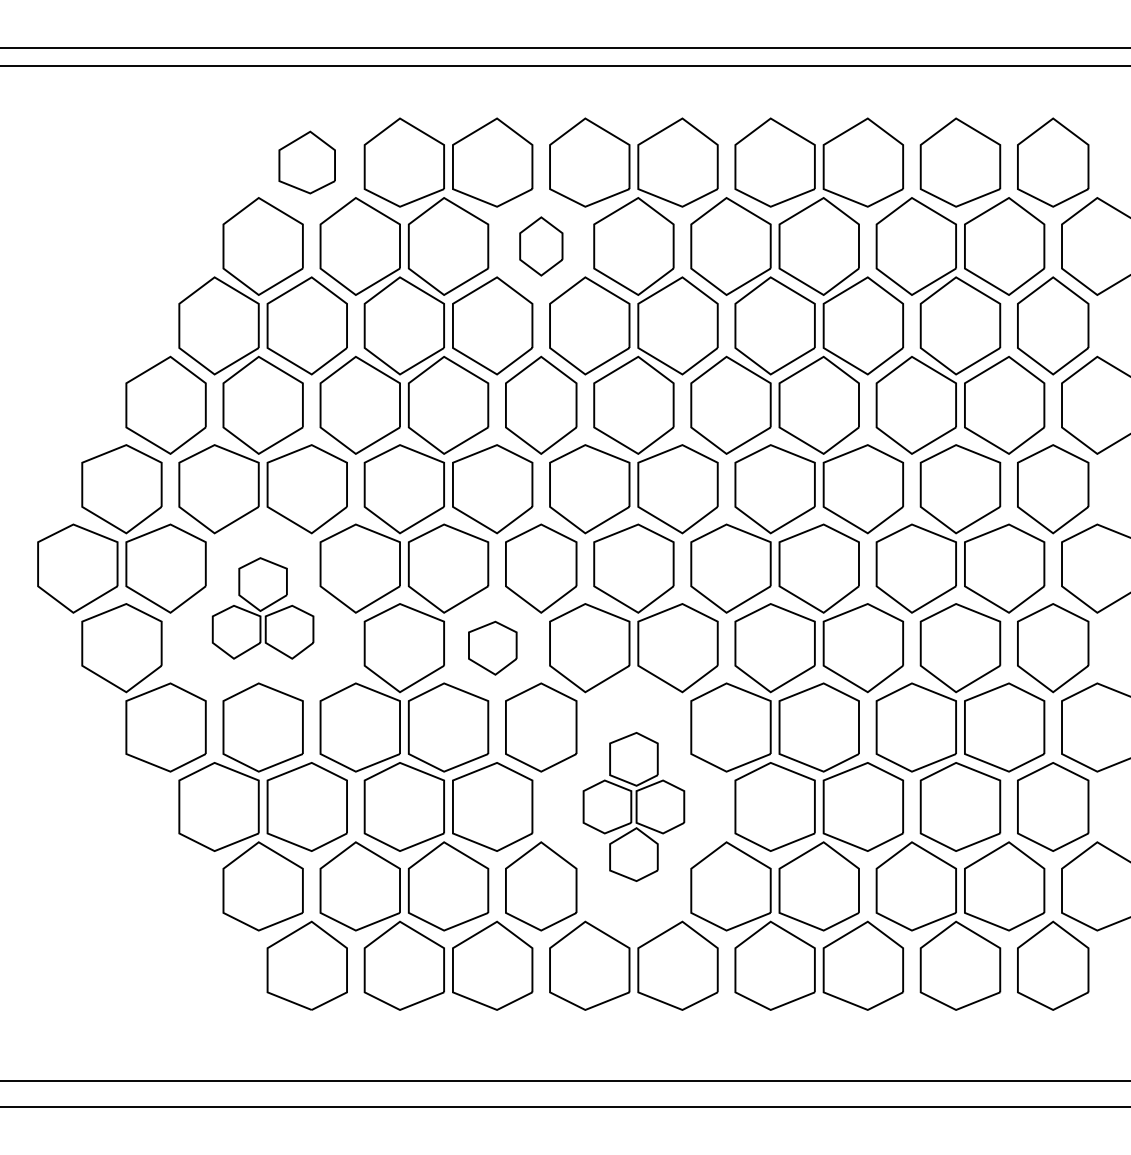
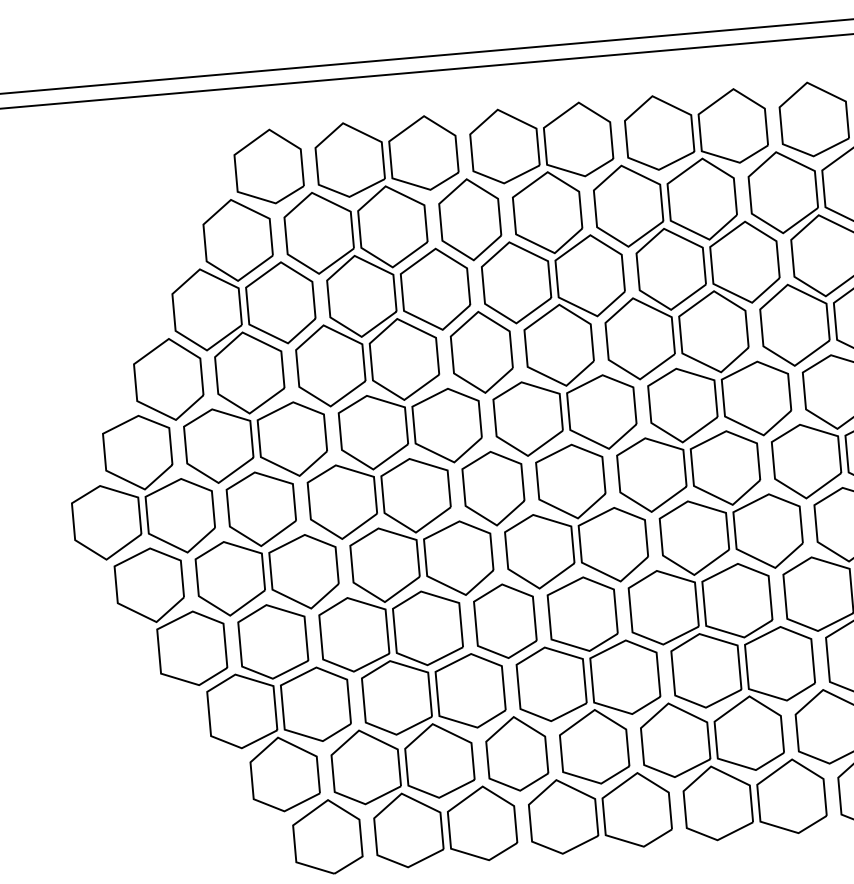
part: (306, 162) -> (268, 166), size x1.43
part: (541, 246) -> (470, 219), size x1.67
part: (262, 608) -> (264, 542), size x1.67
part: (492, 648) -> (458, 558), size x1.67
part: (633, 806) -> (588, 680), size x1.67

